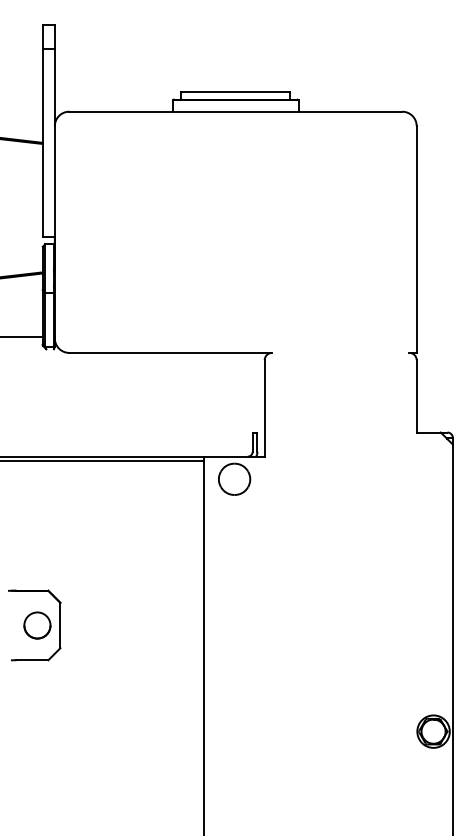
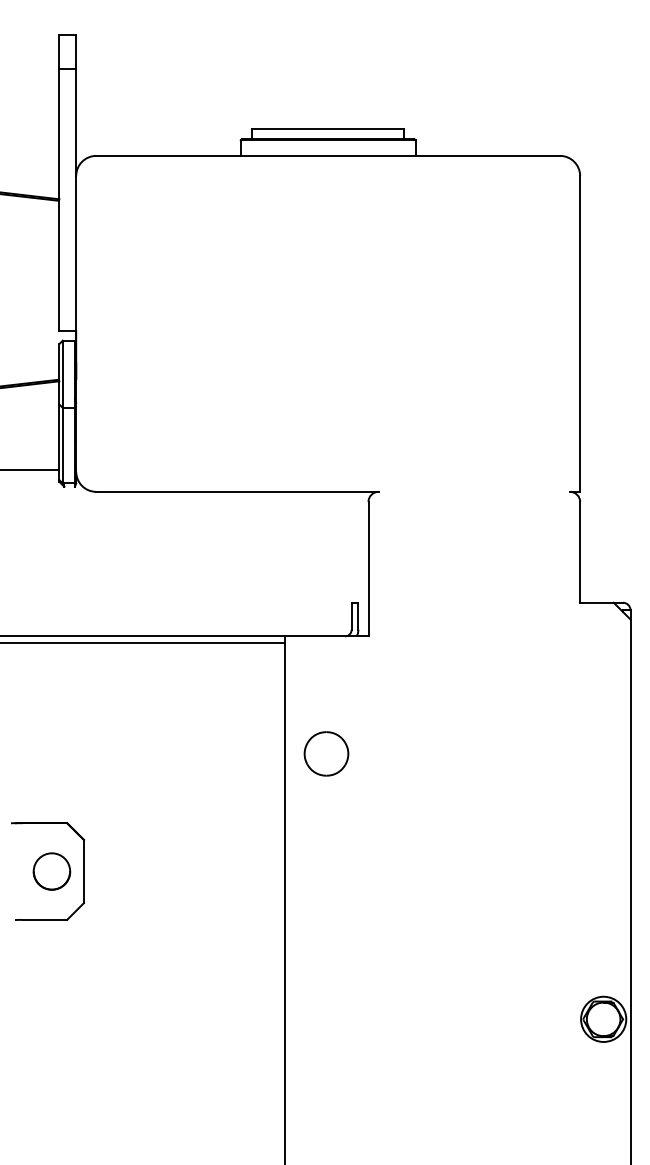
part: (234, 479) -> (326, 753), moved

